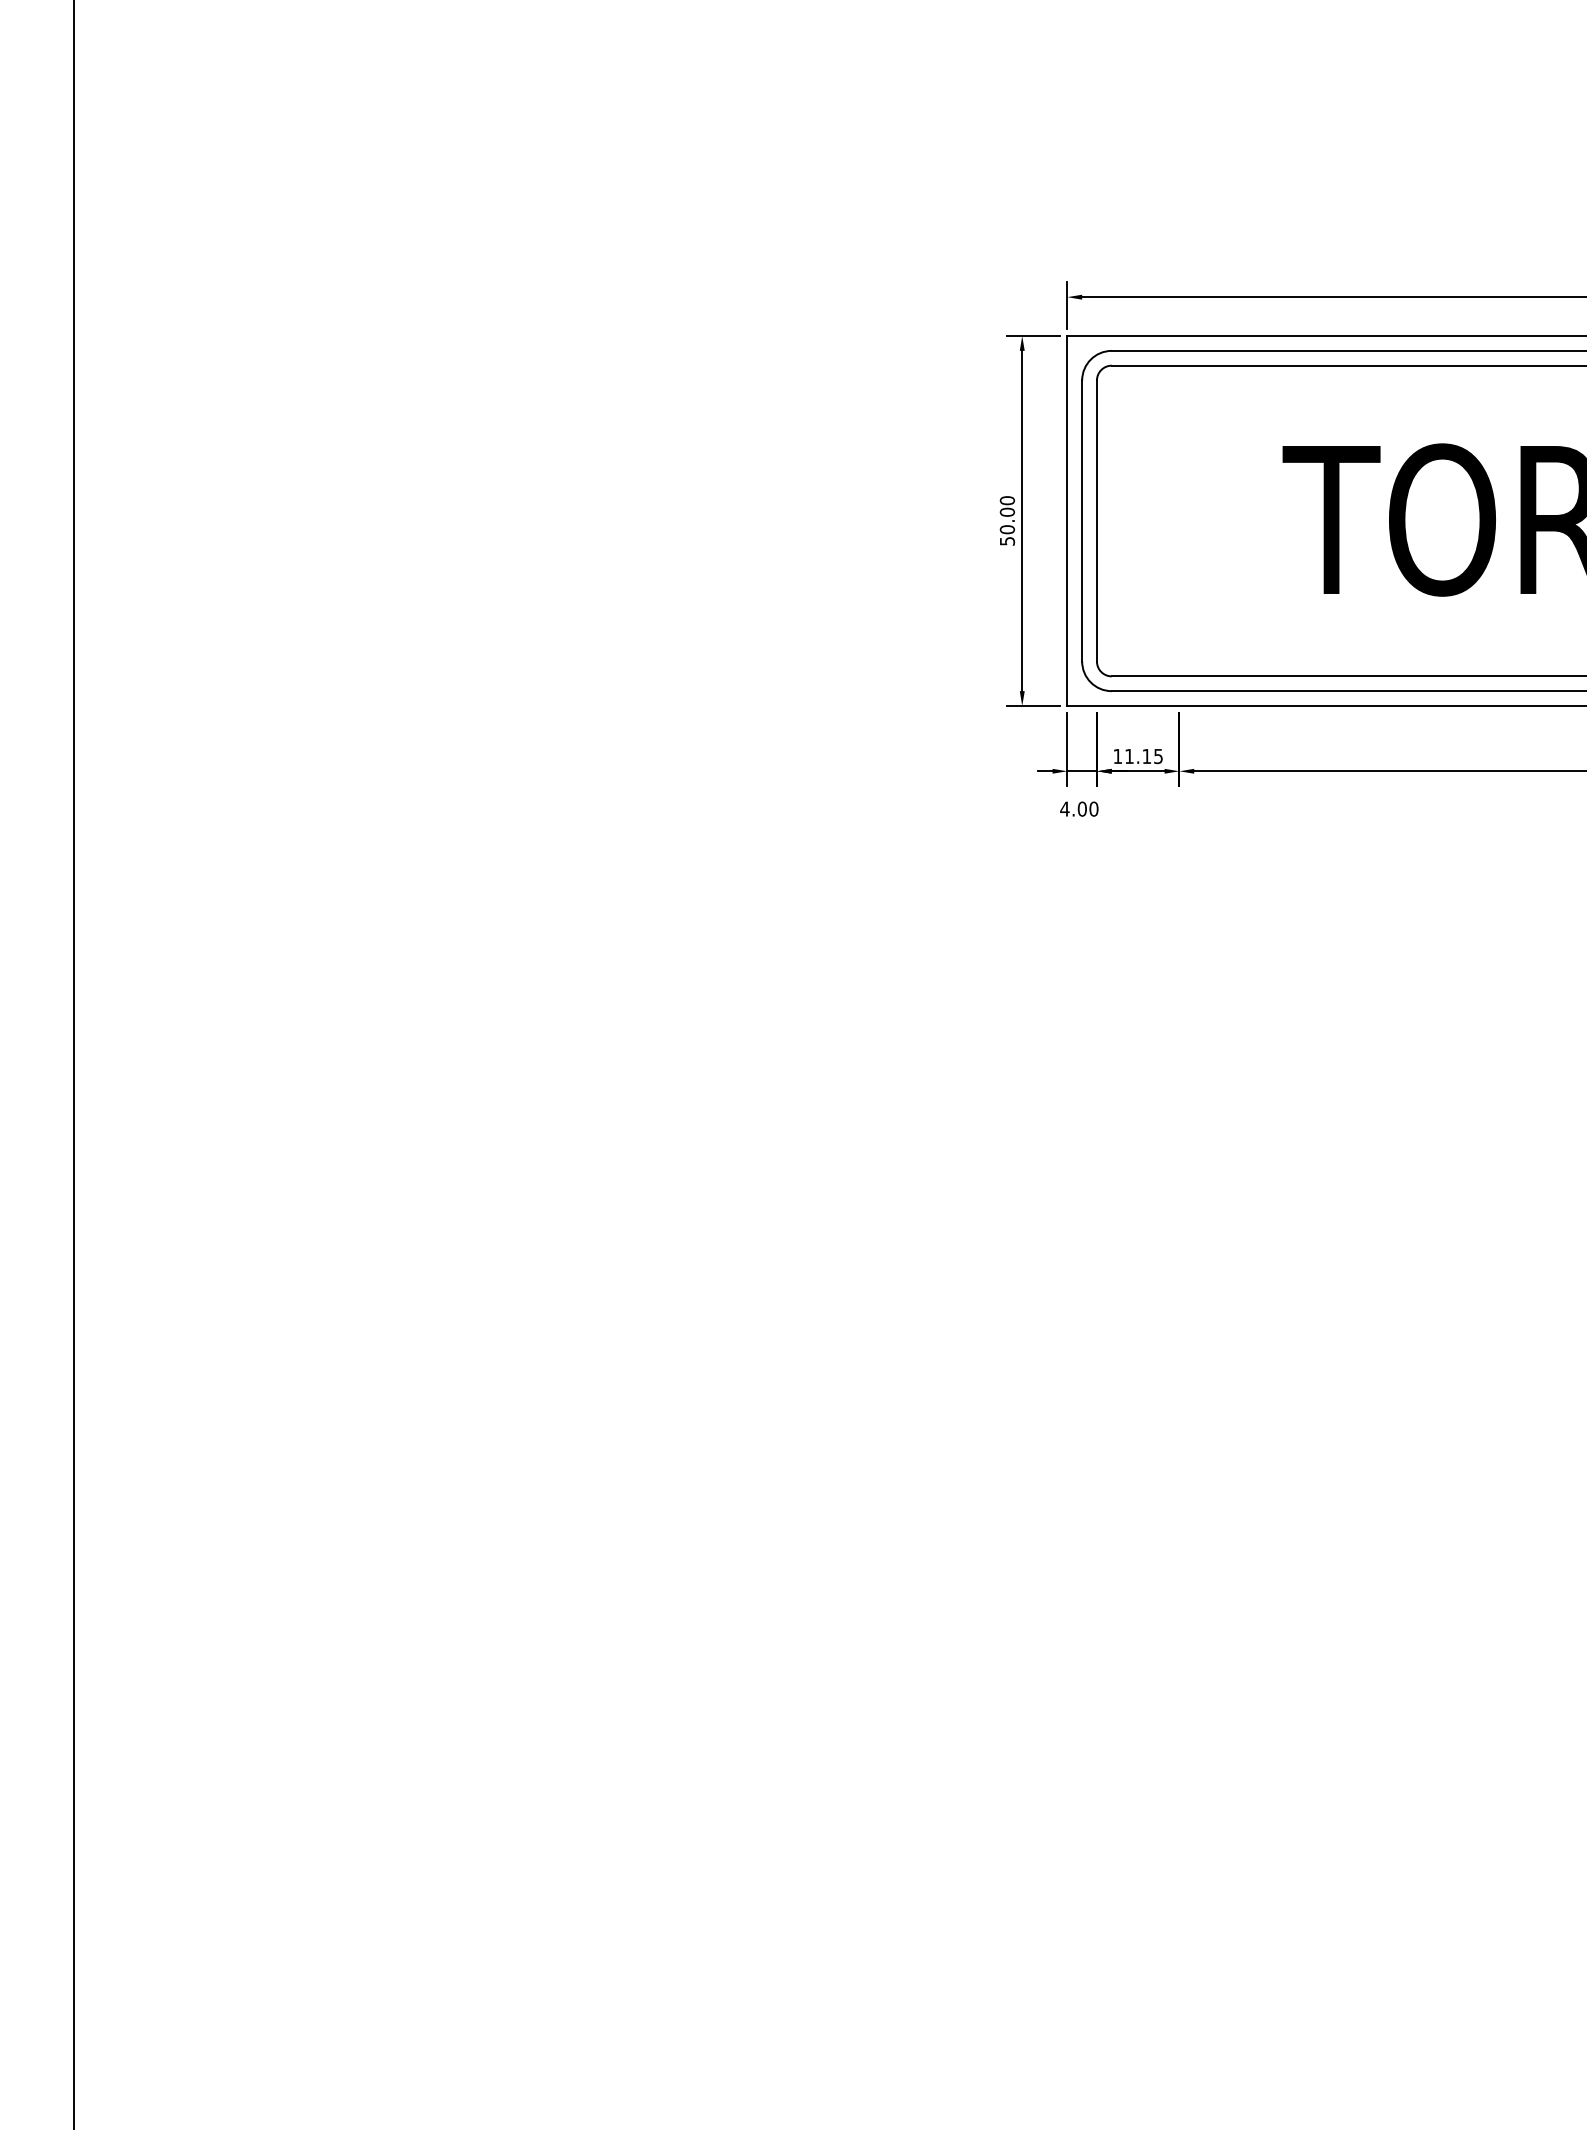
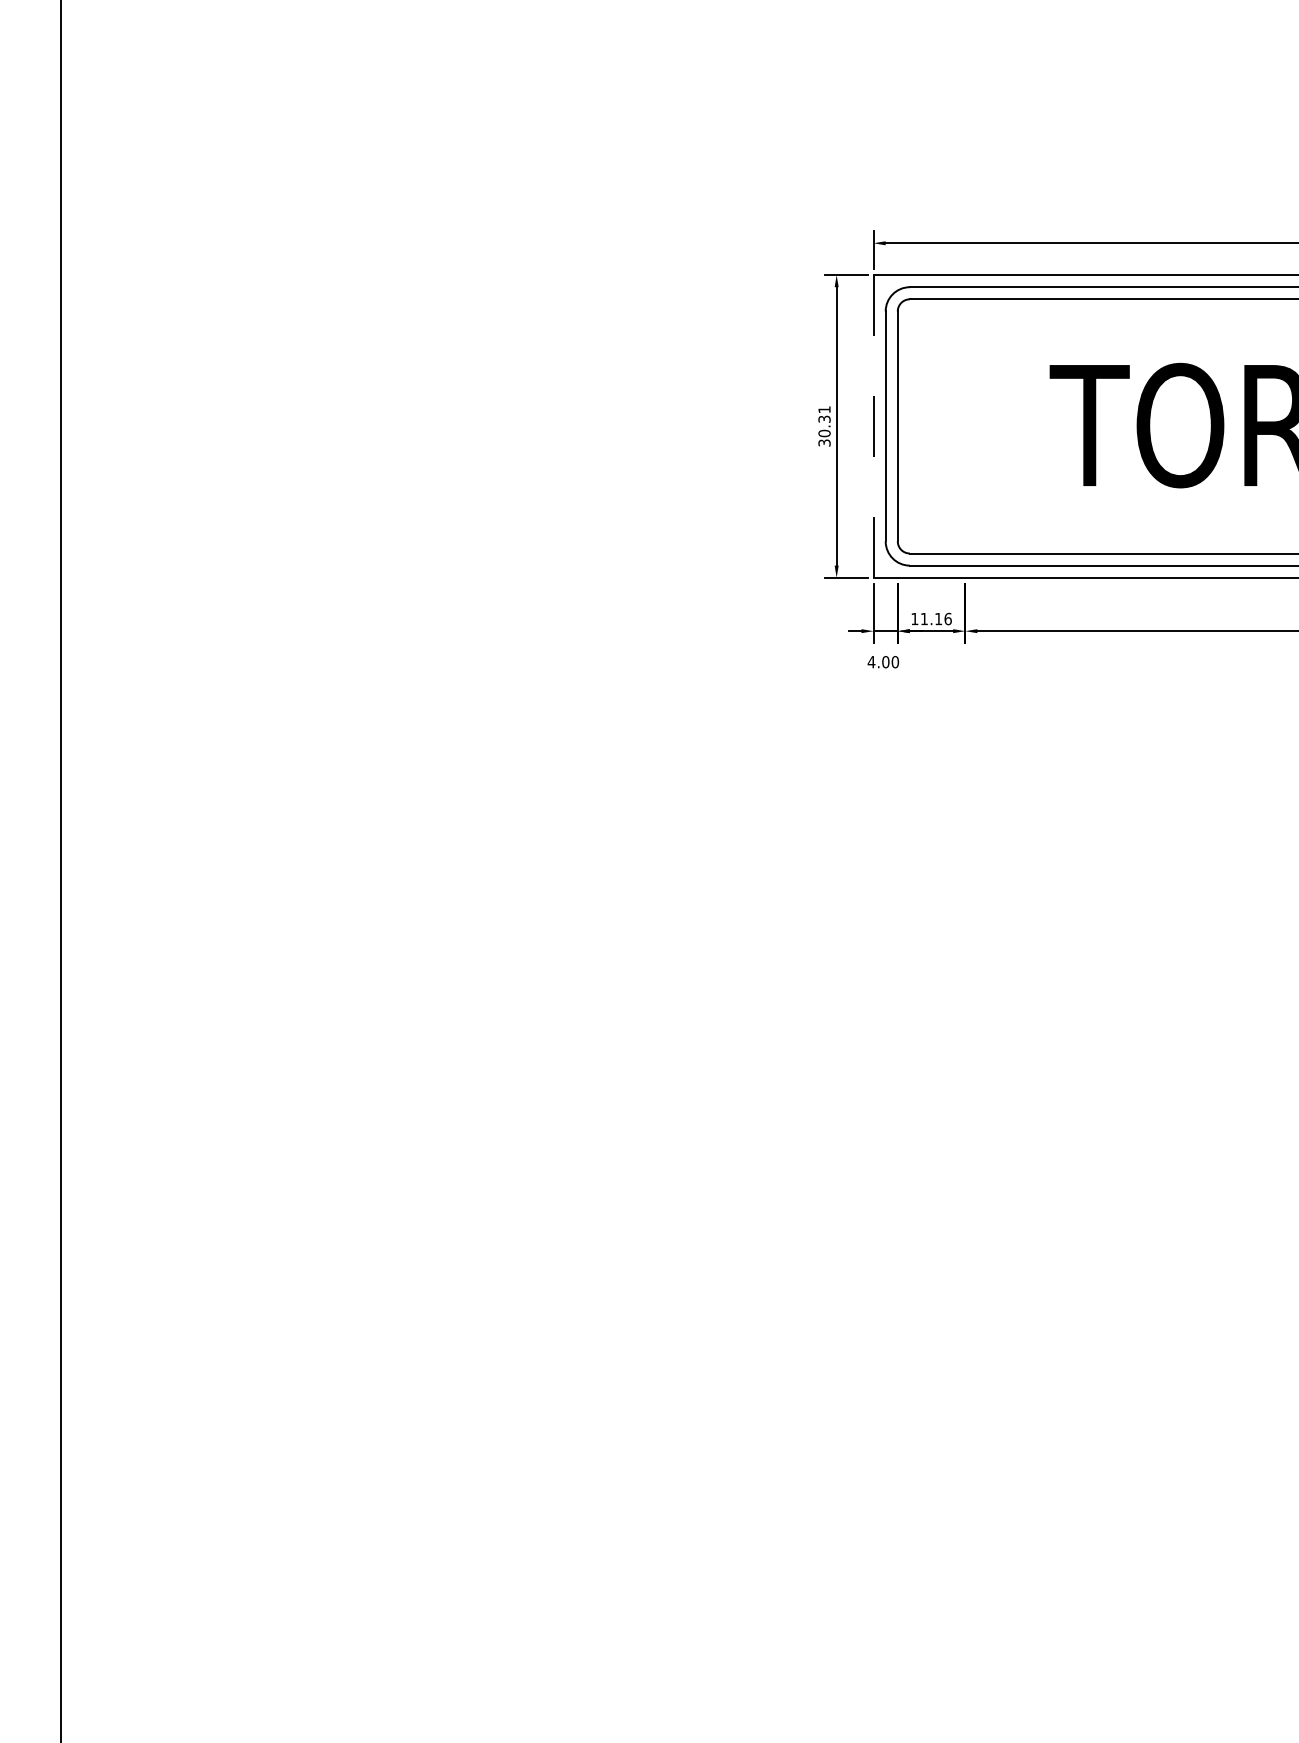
text: (1007, 520) -> (824, 425), 50.00 -> 30.31
line: (1067, 521) -> (873, 426), solid -> dashed
text: (1158, 756) -> (948, 619), 11.15 -> 11.16

